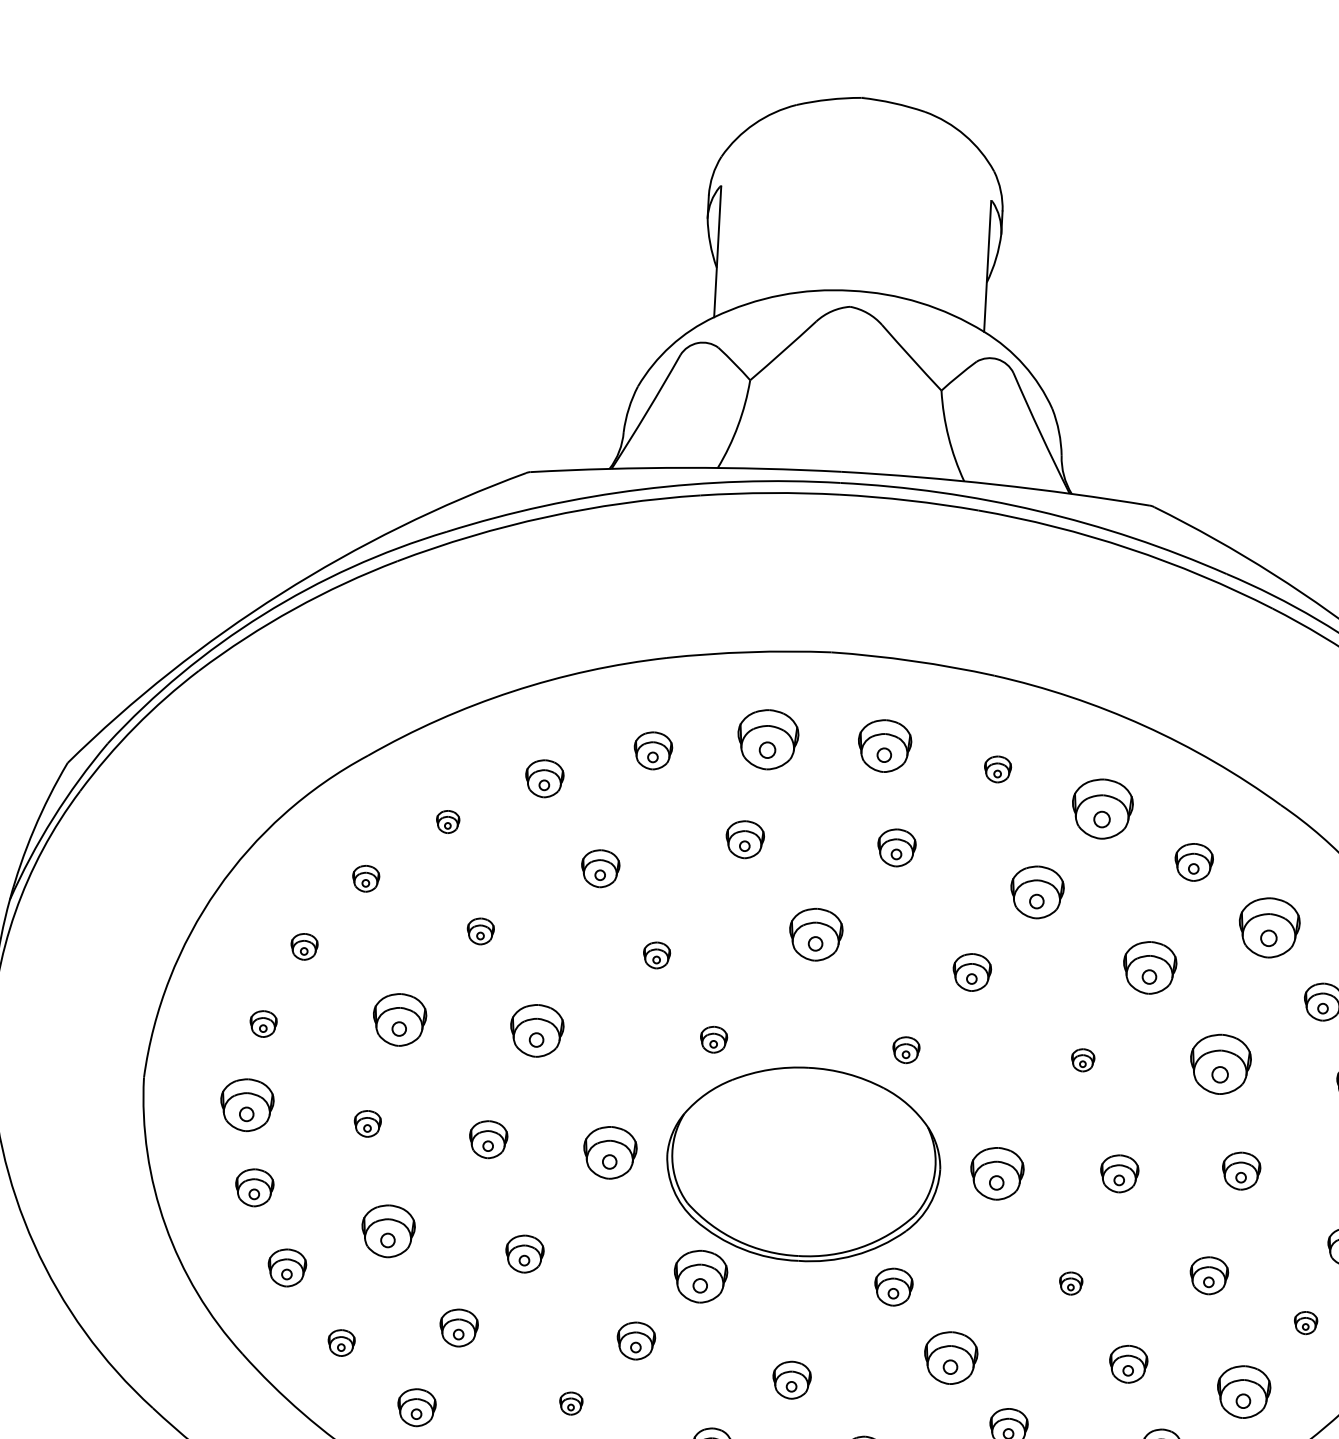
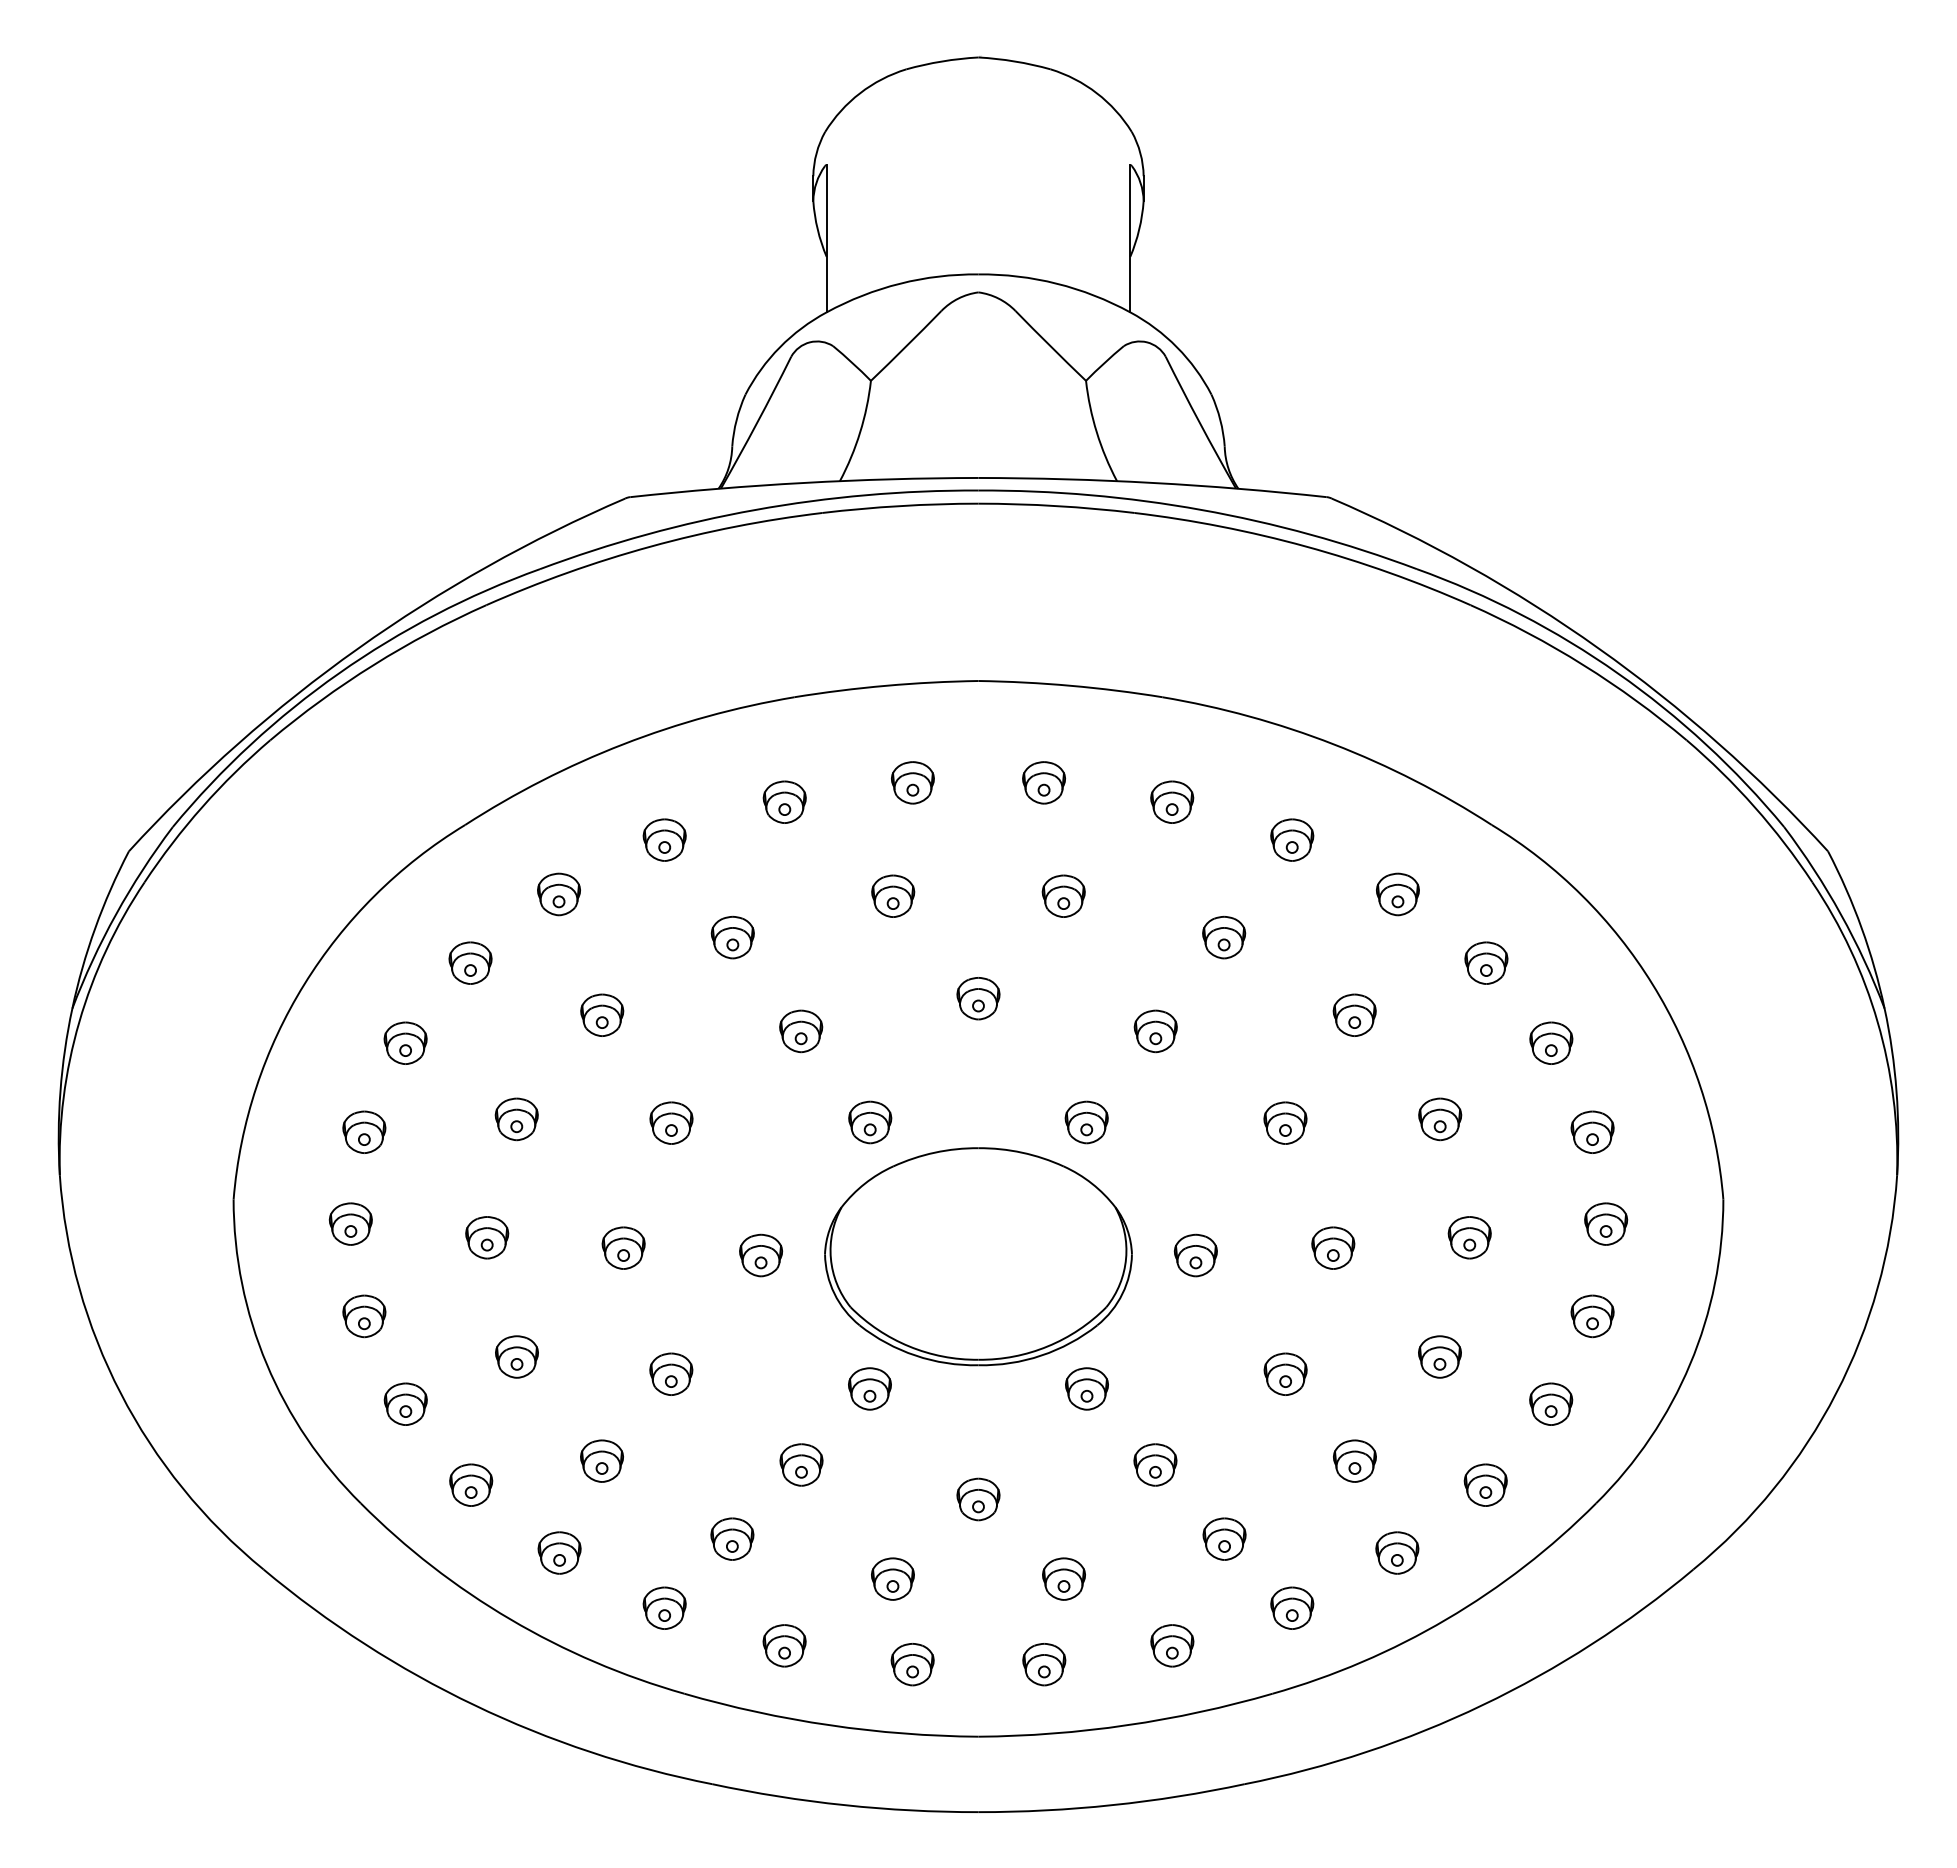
part: (767, 739) -> (912, 782), size x0.62
part: (884, 745) -> (1043, 782), size x0.71
part: (998, 768) -> (1172, 801), size x1.43
part: (1103, 808) -> (1292, 839), size x0.62
part: (447, 822) -> (558, 894), size x1.67
part: (366, 878) -> (470, 962), size x1.43
part: (1037, 892) -> (1224, 937), size x0.71
part: (1269, 927) -> (1486, 962), size x0.62
part: (480, 930) -> (602, 1014), size x1.43
part: (816, 934) -> (978, 998), size x0.71
part: (304, 946) -> (405, 1042), size x1.43
part: (657, 955) -> (801, 1031), size x1.43
part: (1149, 967) -> (1354, 1014), size x0.71
part: (399, 1020) -> (516, 1119), size x0.71
part: (263, 1023) -> (364, 1131), size x1.43
part: (537, 1030) -> (671, 1122), size x0.71
part: (714, 1039) -> (870, 1122), size x1.43
part: (906, 1050) -> (1086, 1122), size x1.43
part: (1083, 1059) -> (1285, 1122), size x1.67
part: (1221, 1064) -> (1440, 1119), size x0.62
part: (246, 1104) -> (350, 1223), size x0.71
part: (367, 1123) -> (487, 1237), size x1.43
part: (610, 1152) -> (761, 1255), size x0.71
part: (996, 1173) -> (1195, 1255), size x0.71
part: (388, 1230) -> (516, 1356), size x0.71
part: (700, 1276) -> (869, 1388), size x0.71
part: (1071, 1283) -> (1285, 1373), size x1.67
part: (1306, 1322) -> (1551, 1403), size x1.67
part: (341, 1342) -> (471, 1484), size x1.43
part: (951, 1357) -> (1155, 1464), size x0.71
part: (1243, 1391) -> (1485, 1484), size x0.71
part: (571, 1403) -> (732, 1538), size x1.67

